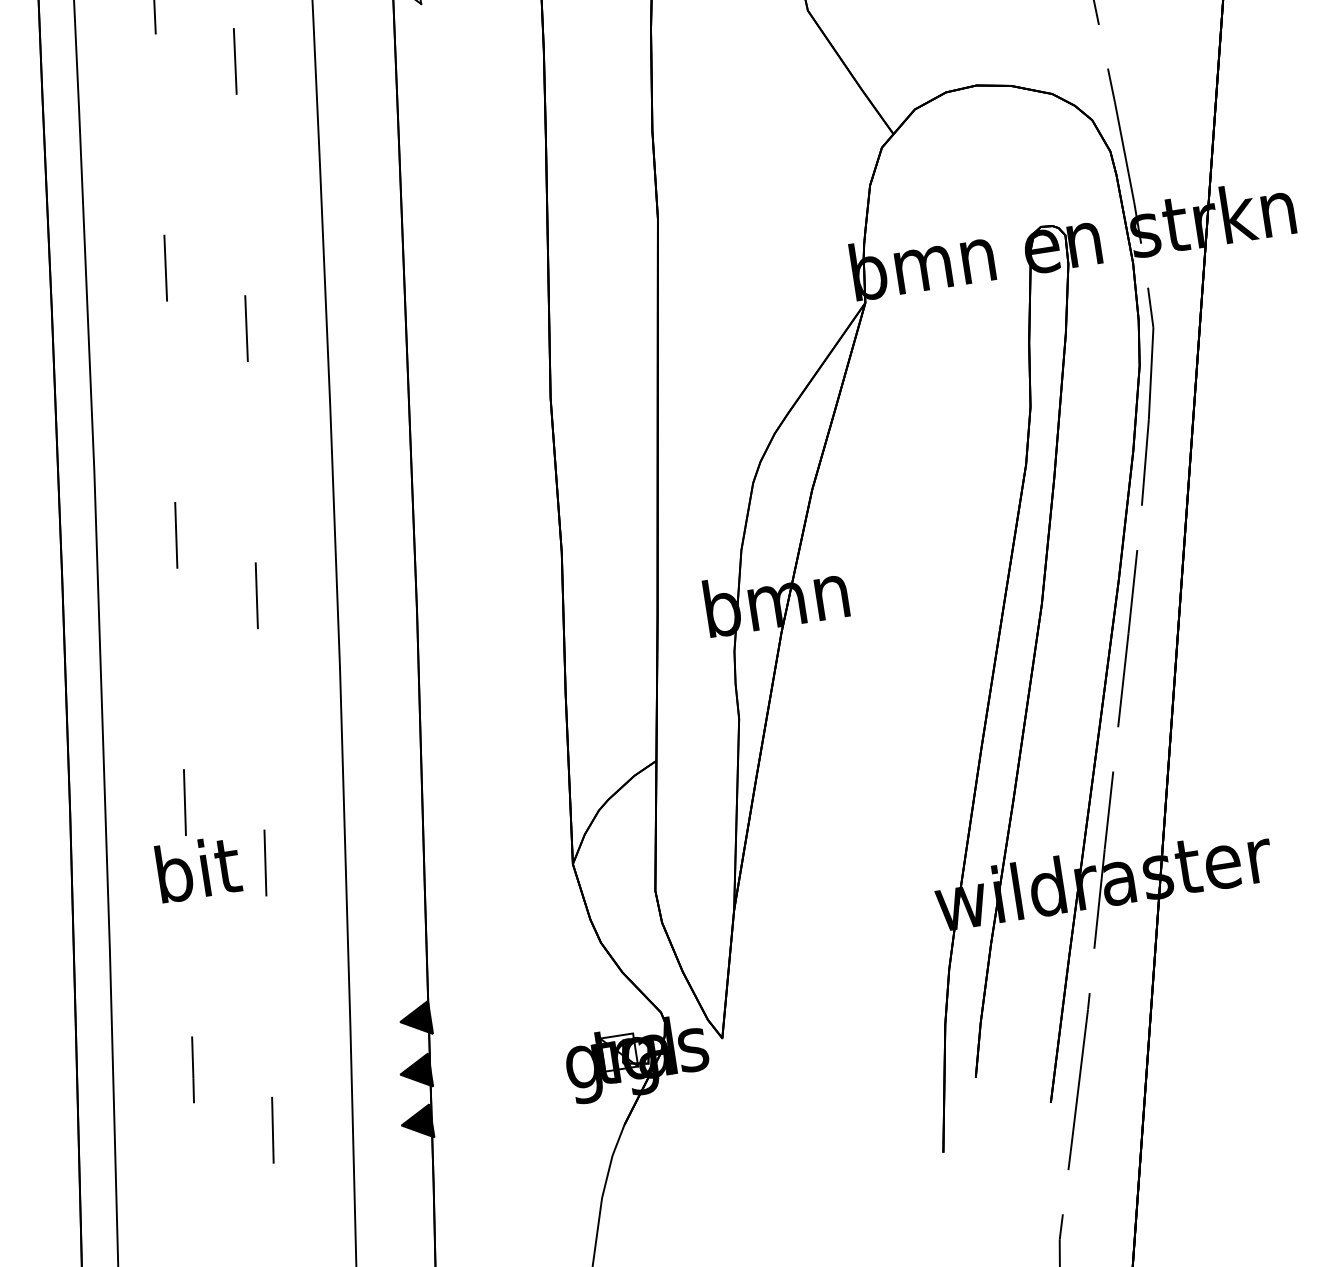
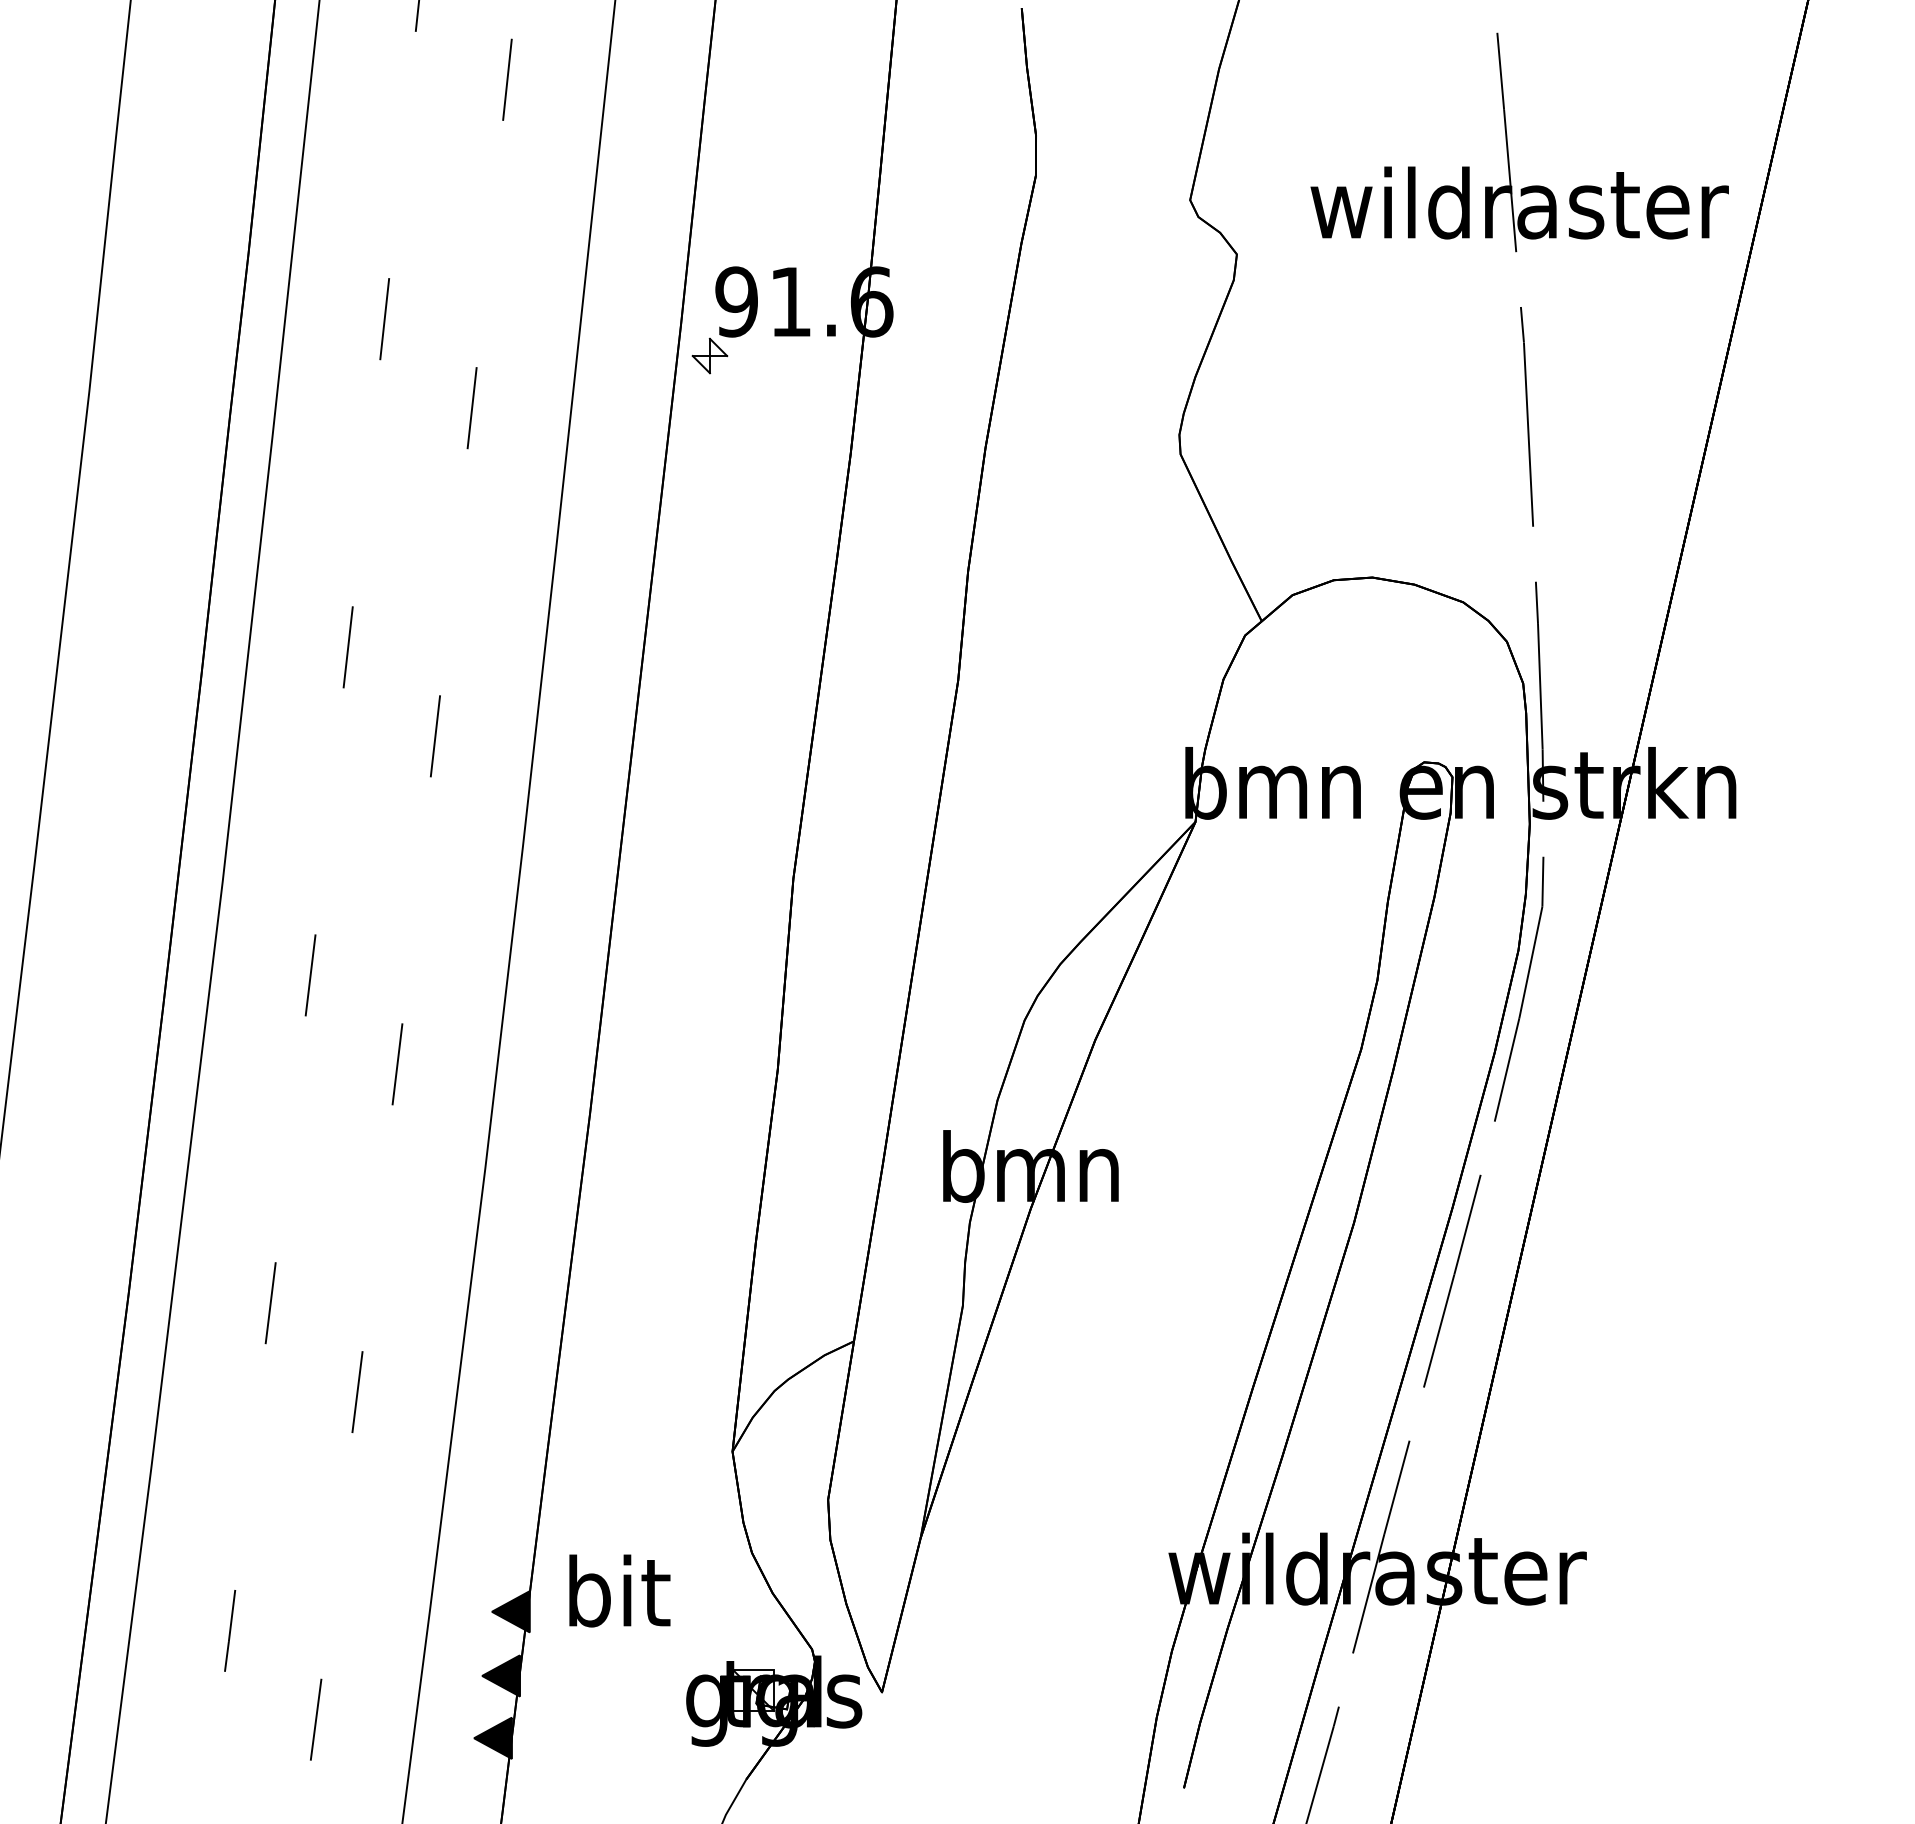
text: (198, 868) -> (619, 1590), moved

